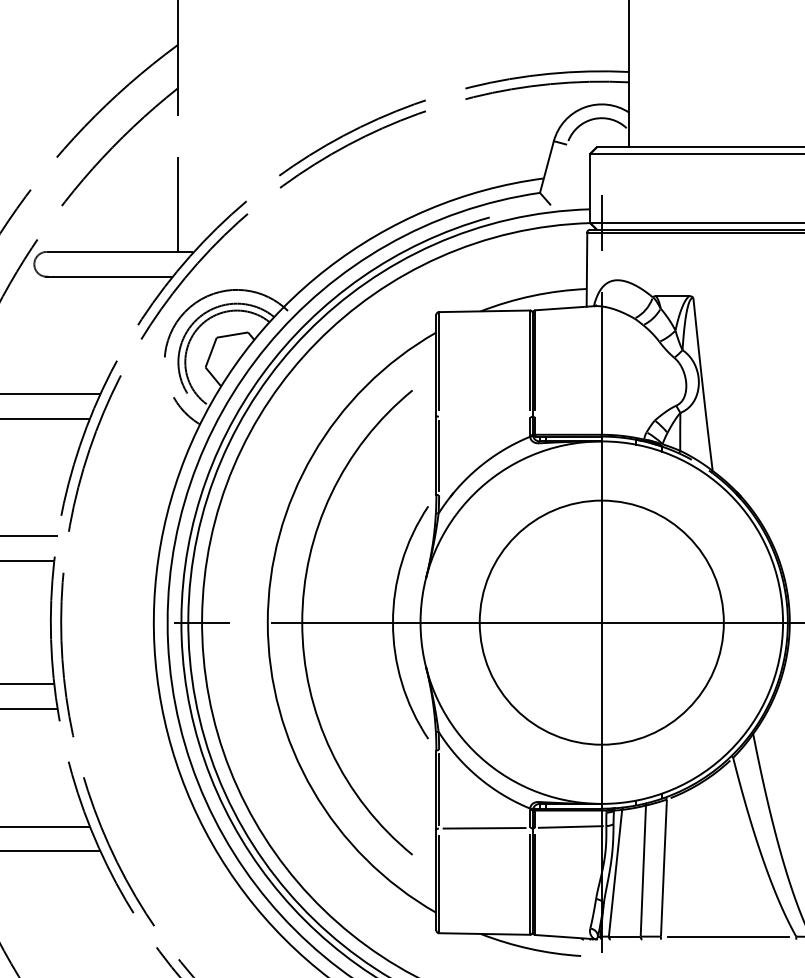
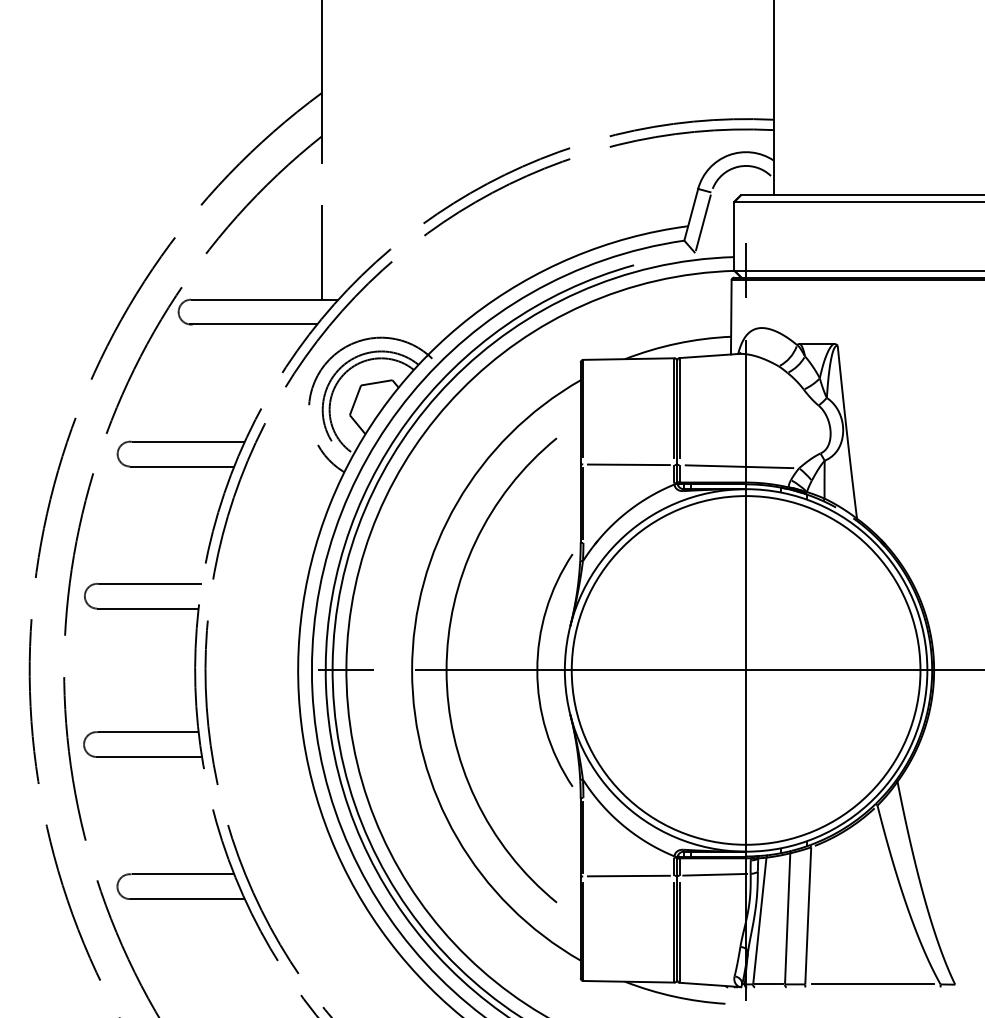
line: (559, 174) -> (703, 222), added
line: (484, 416) -> (628, 464), added
line: (595, 418) -> (739, 466), added
circle: (601, 622) -> (745, 670), size x1.43

